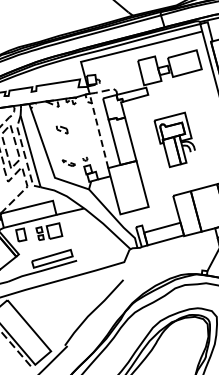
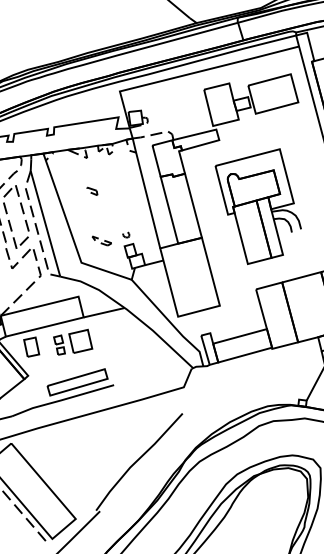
part: (62, 129) -> (92, 191), size x0.62
line: (98, 129) -> (145, 191), dashed -> solid
part: (174, 139) -> (258, 206), size x1.43

